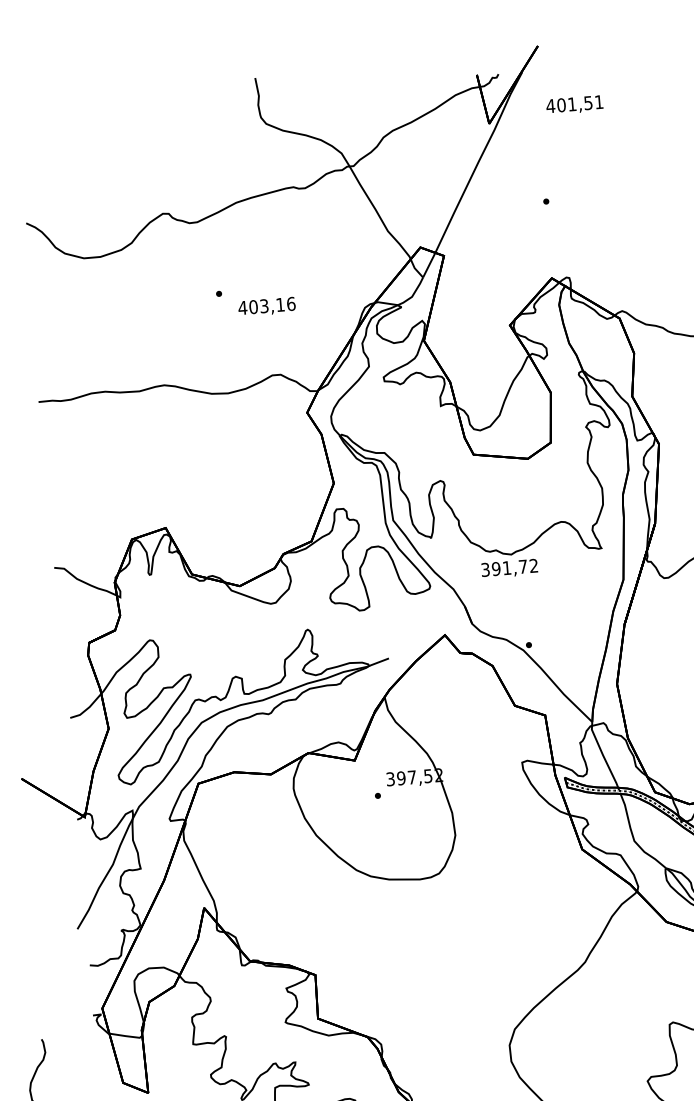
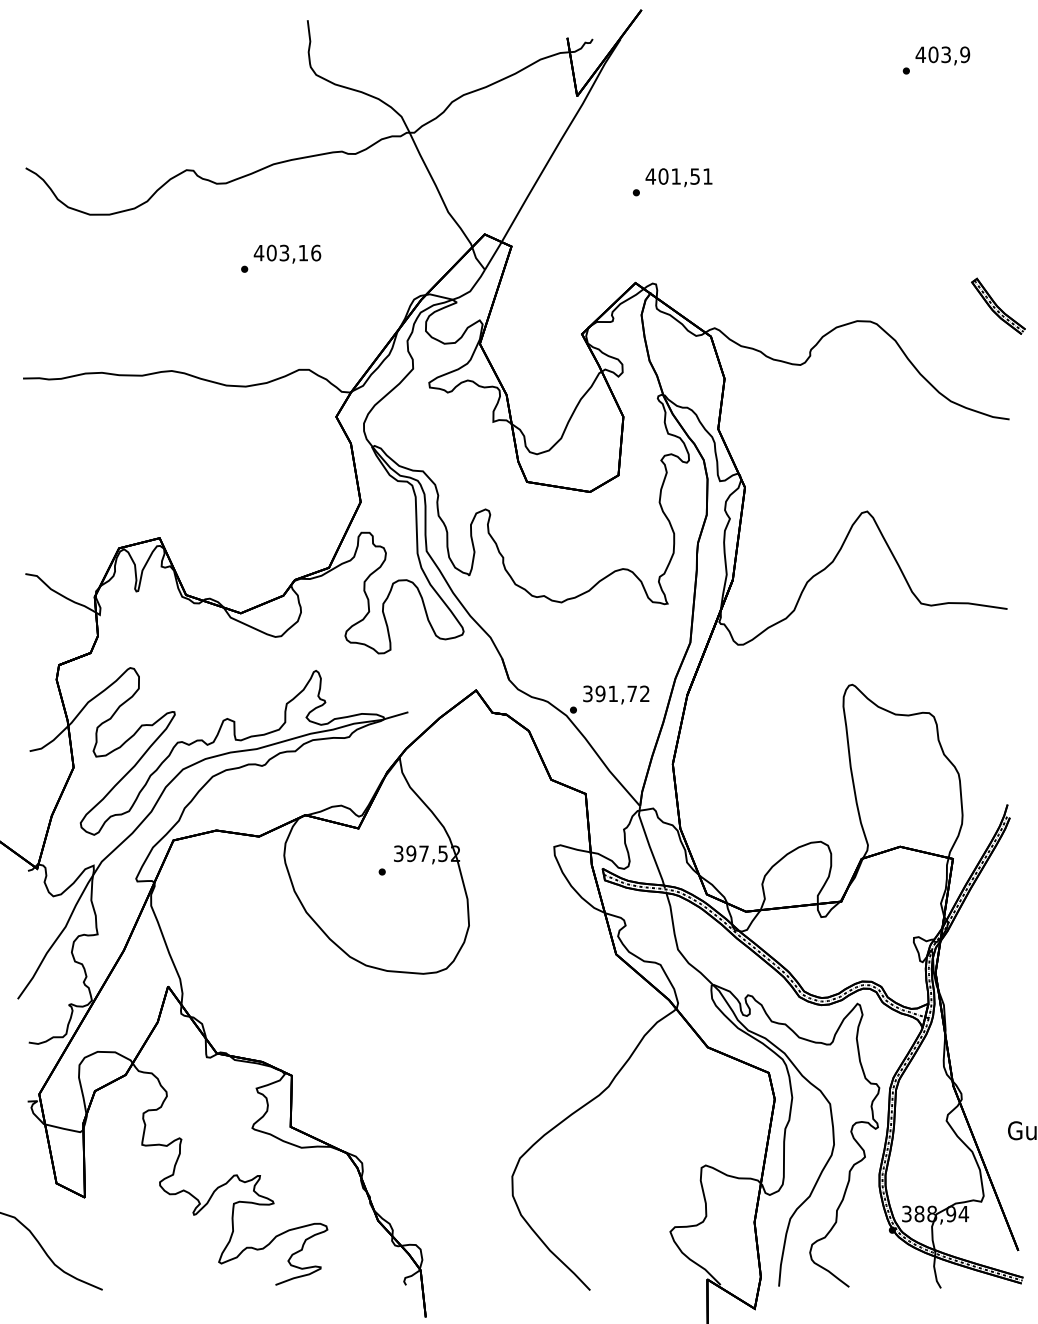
text: (574, 105) -> (678, 177), moved
text: (266, 306) -> (287, 253), moved
text: (509, 568) -> (616, 694), moved

